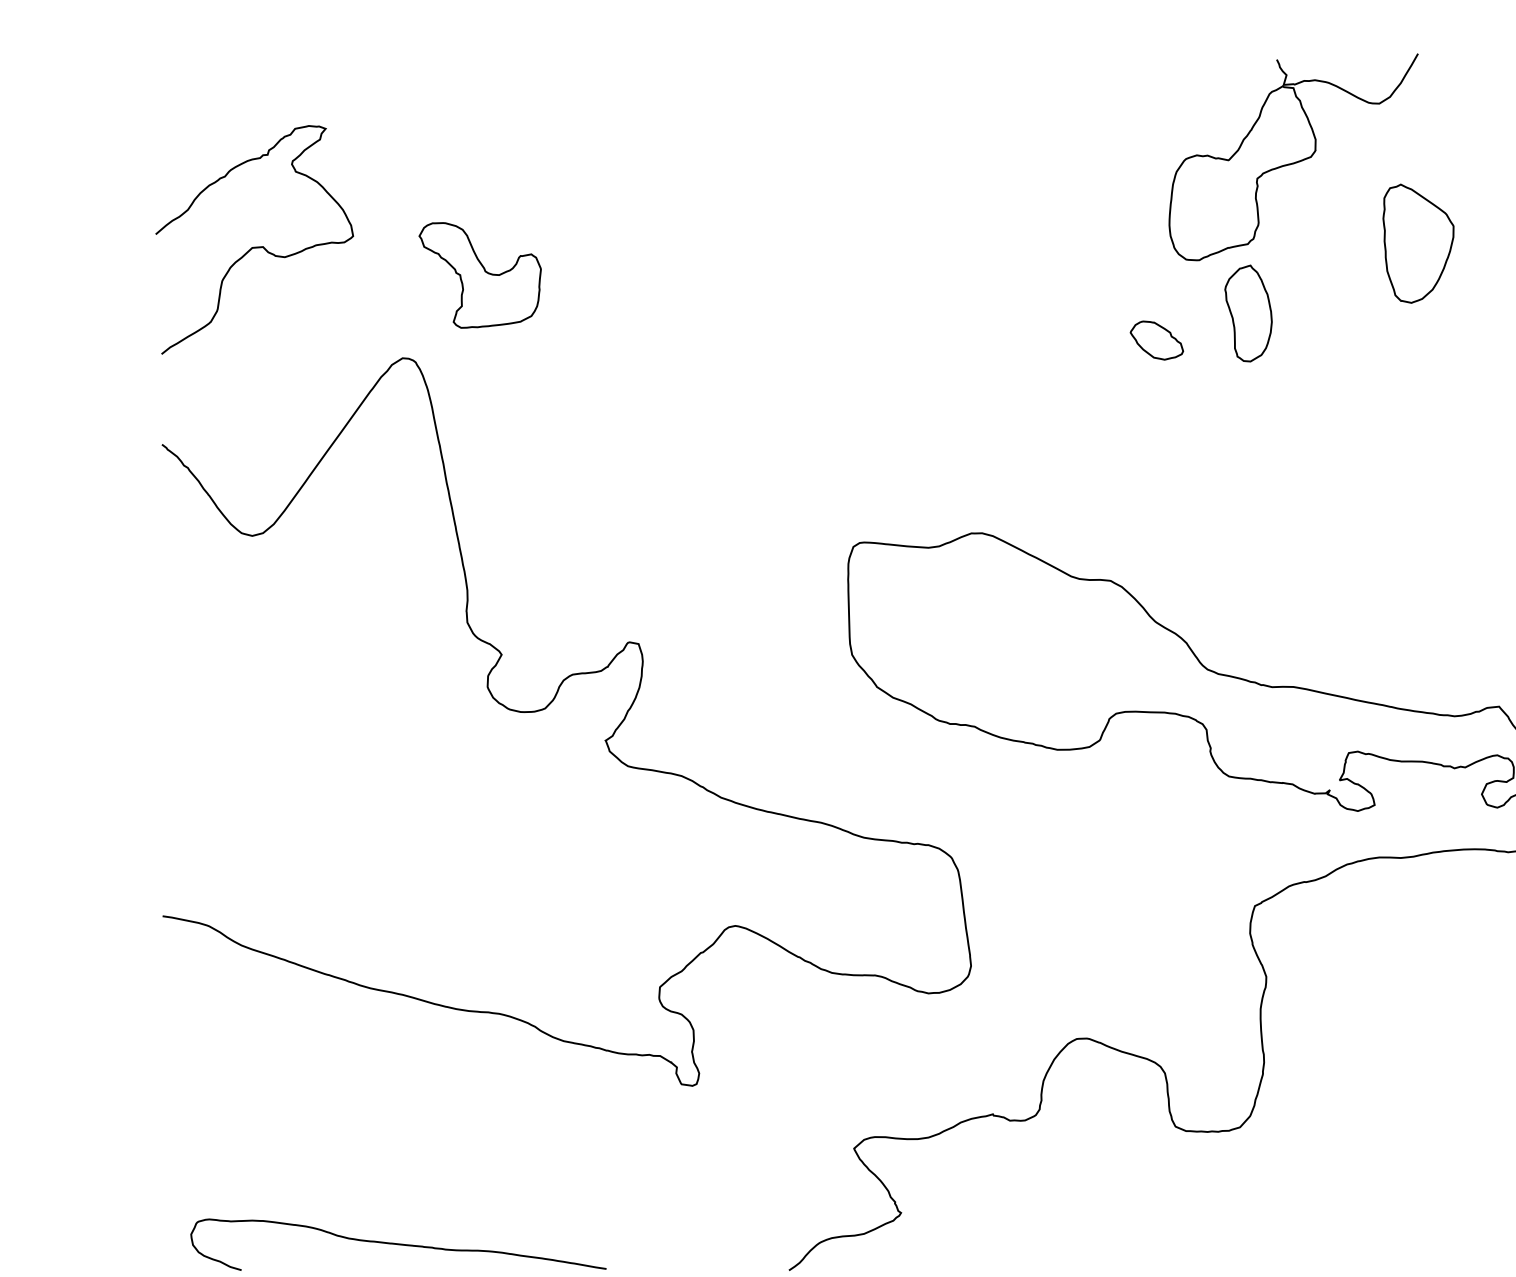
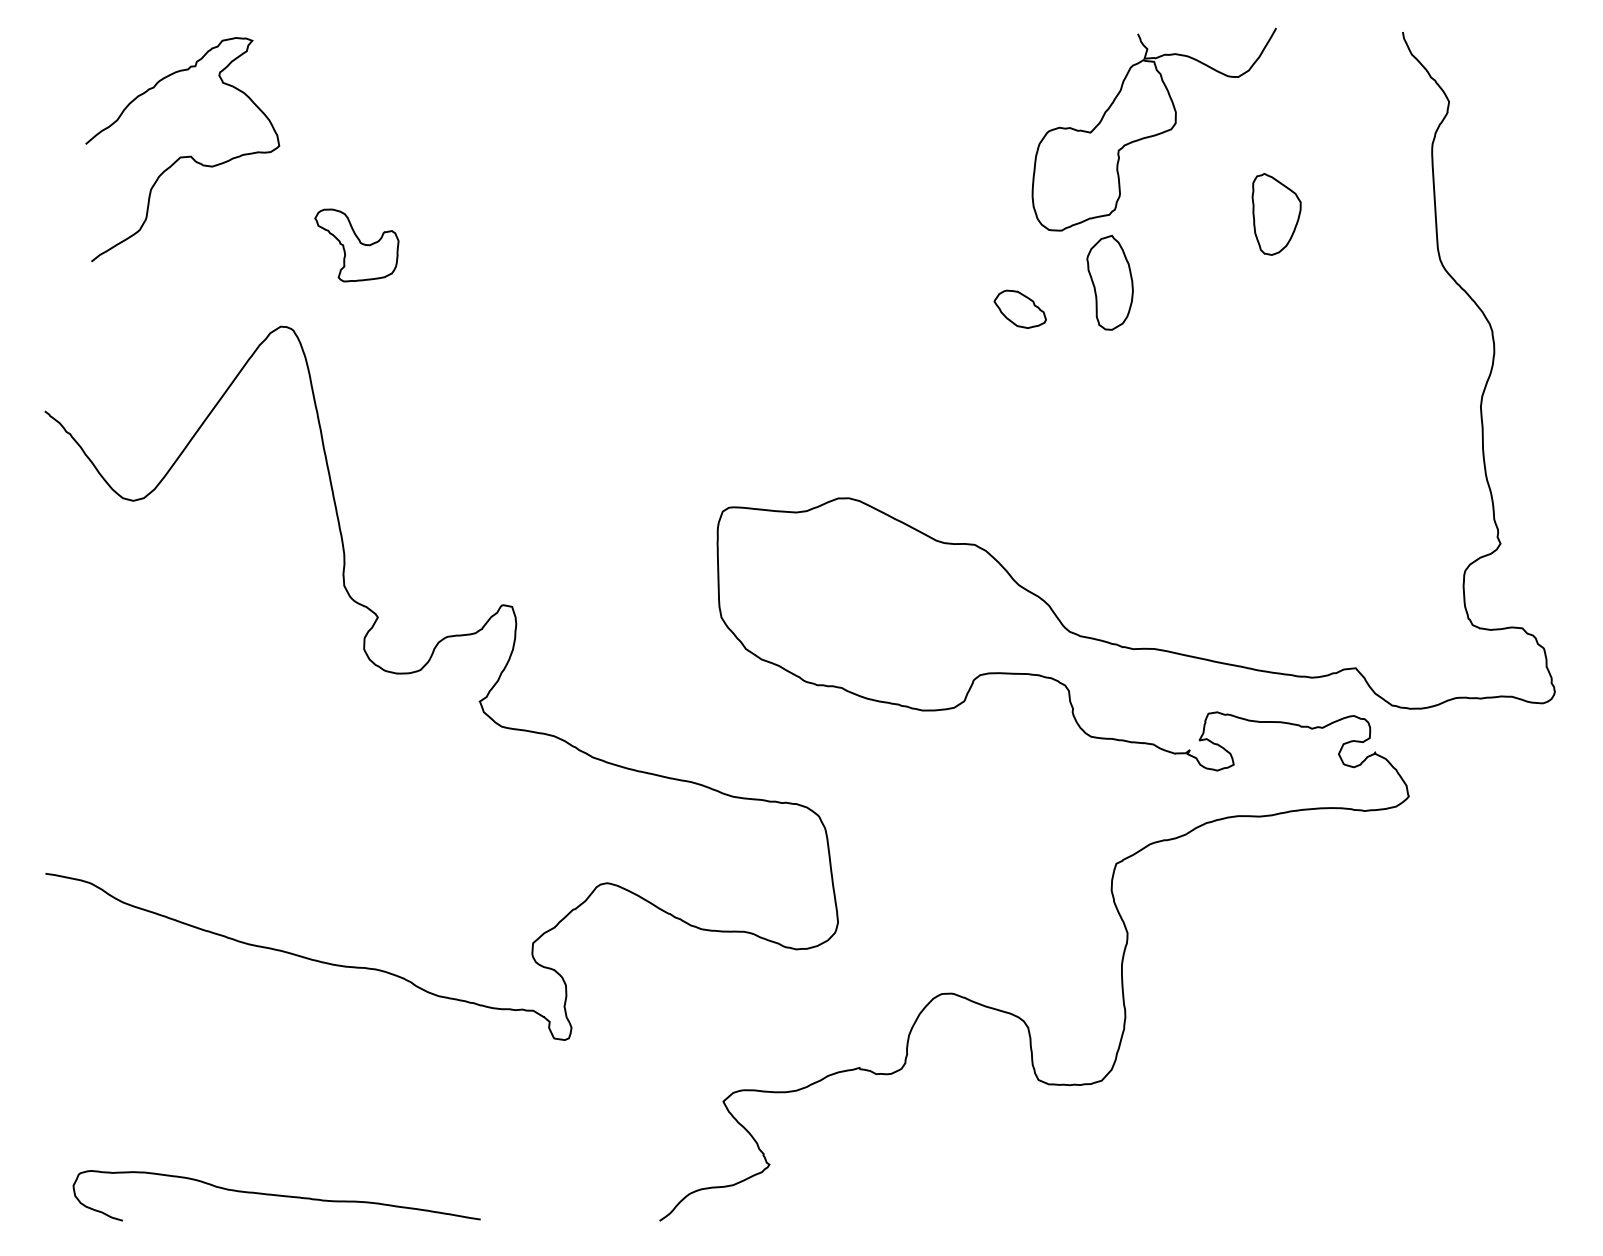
part: (1418, 243) -> (1276, 214), size x0.7
curve: (254, 246) -> (182, 156), moved
part: (479, 275) -> (356, 245), size x0.7

